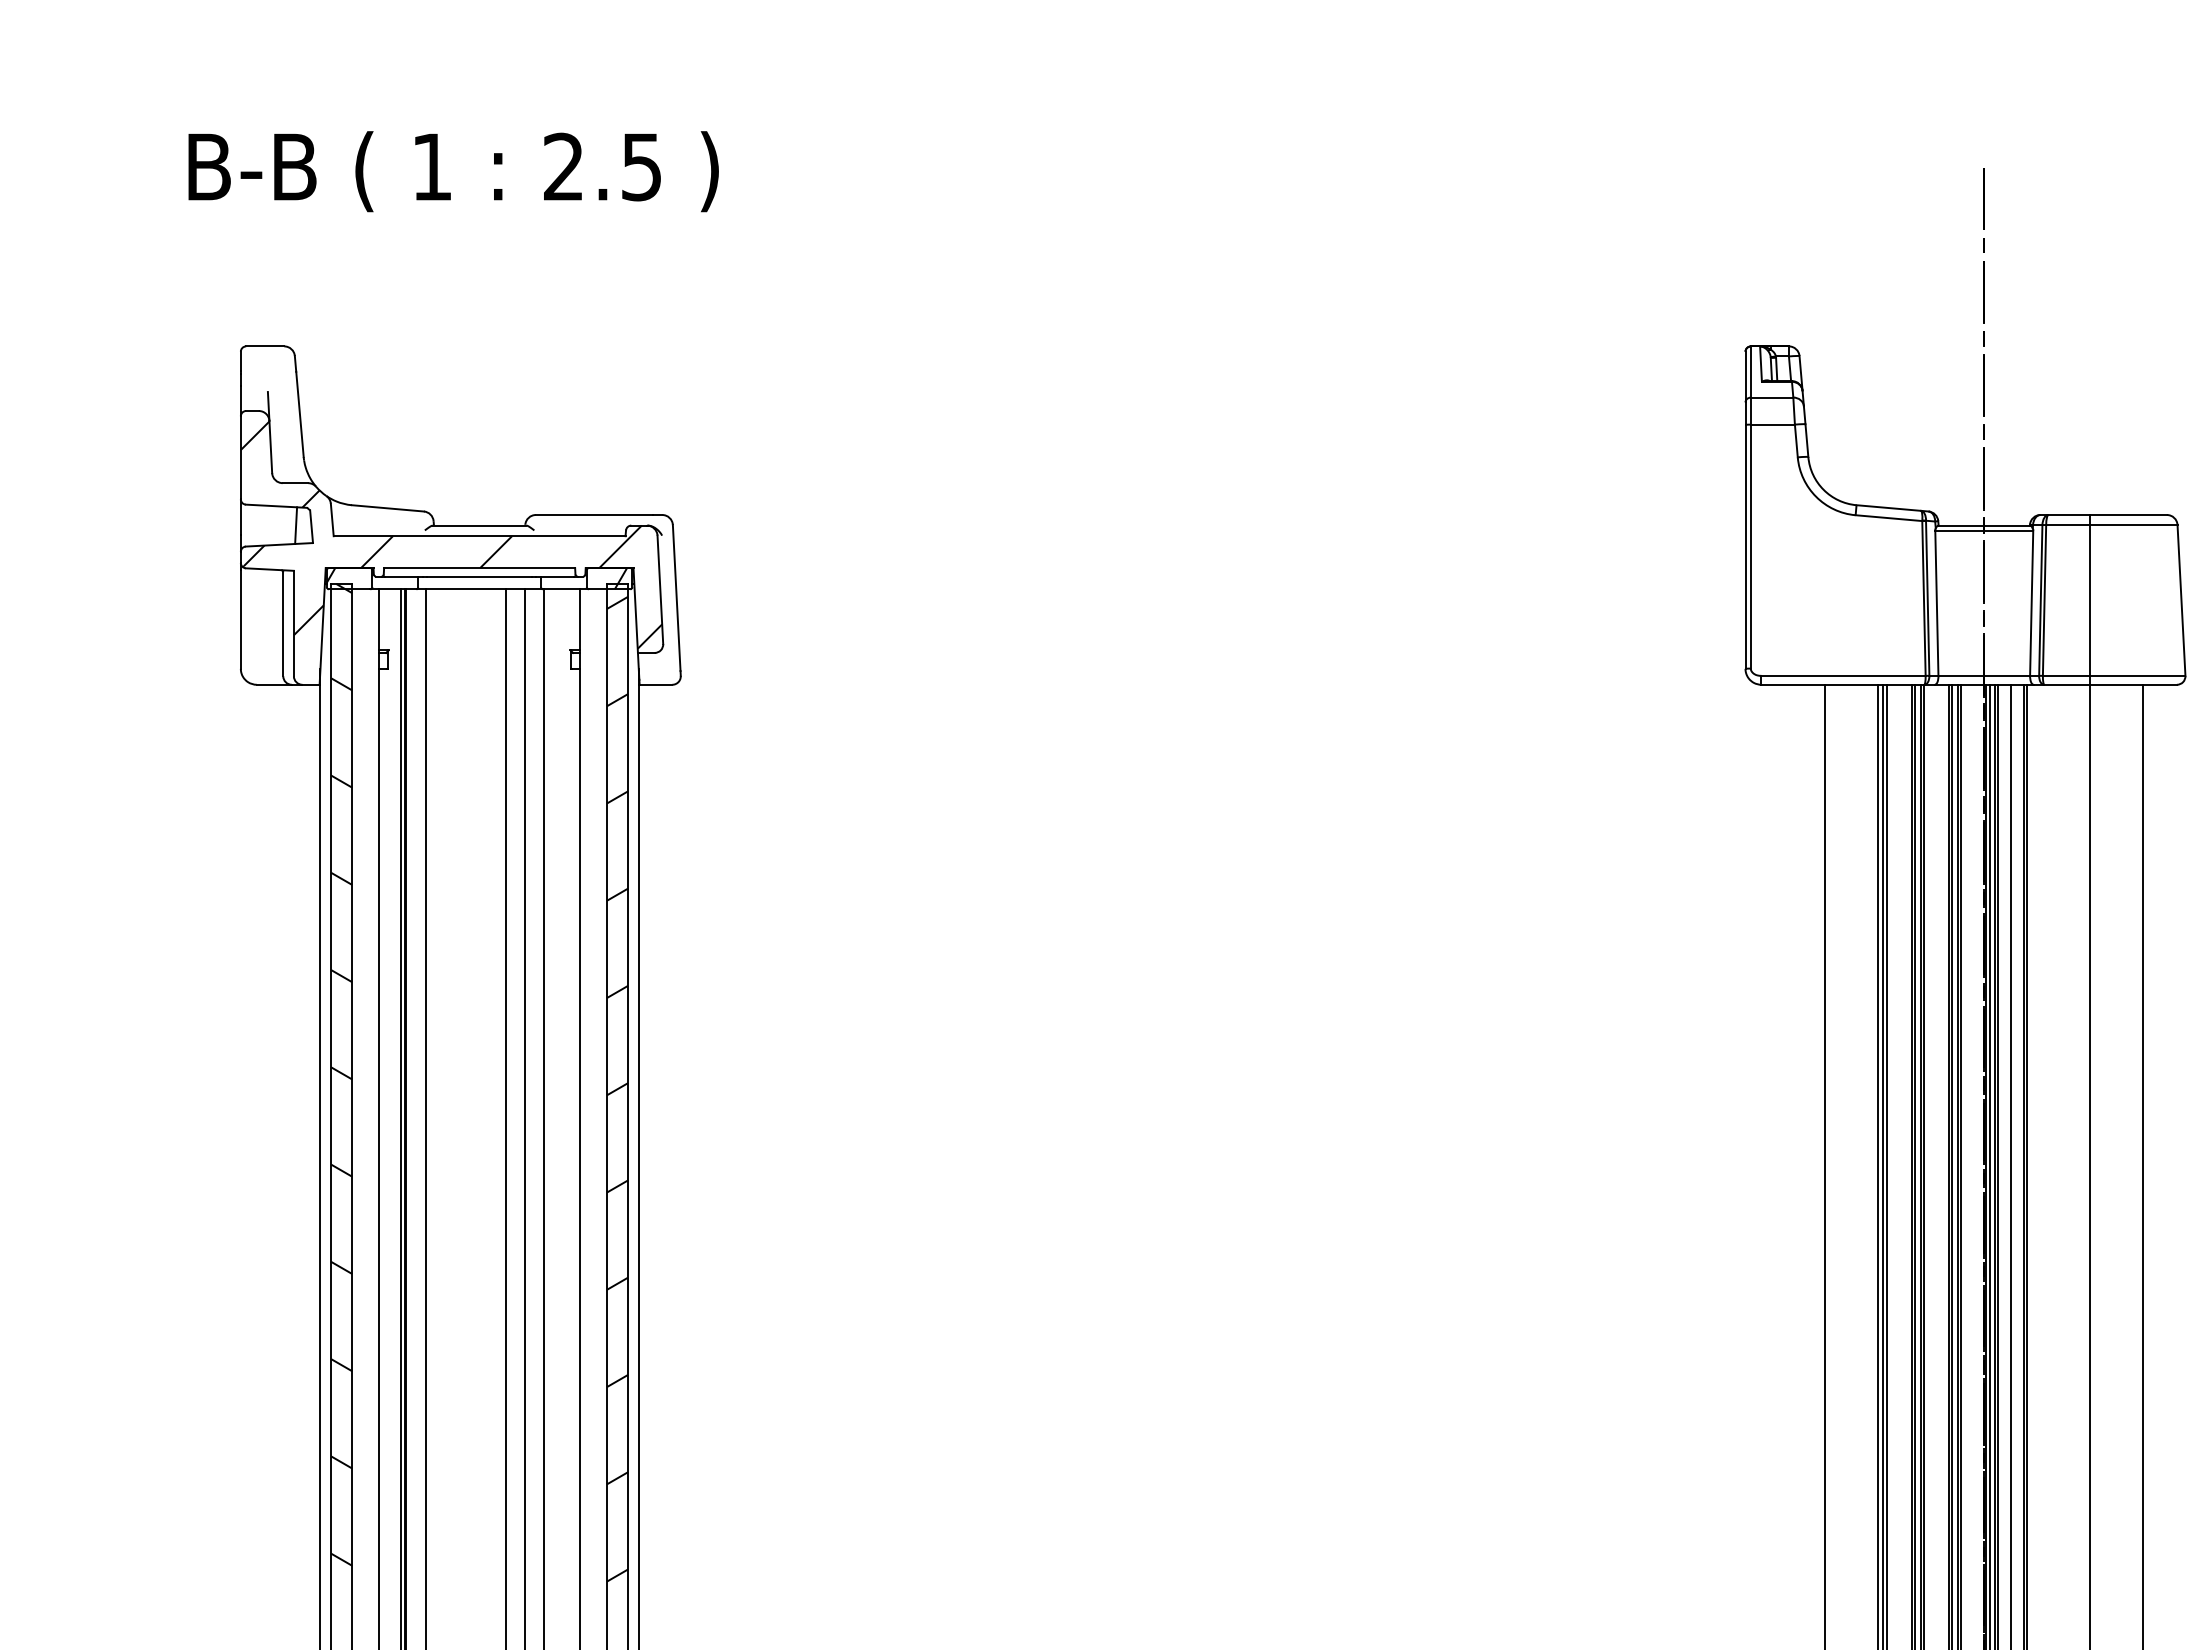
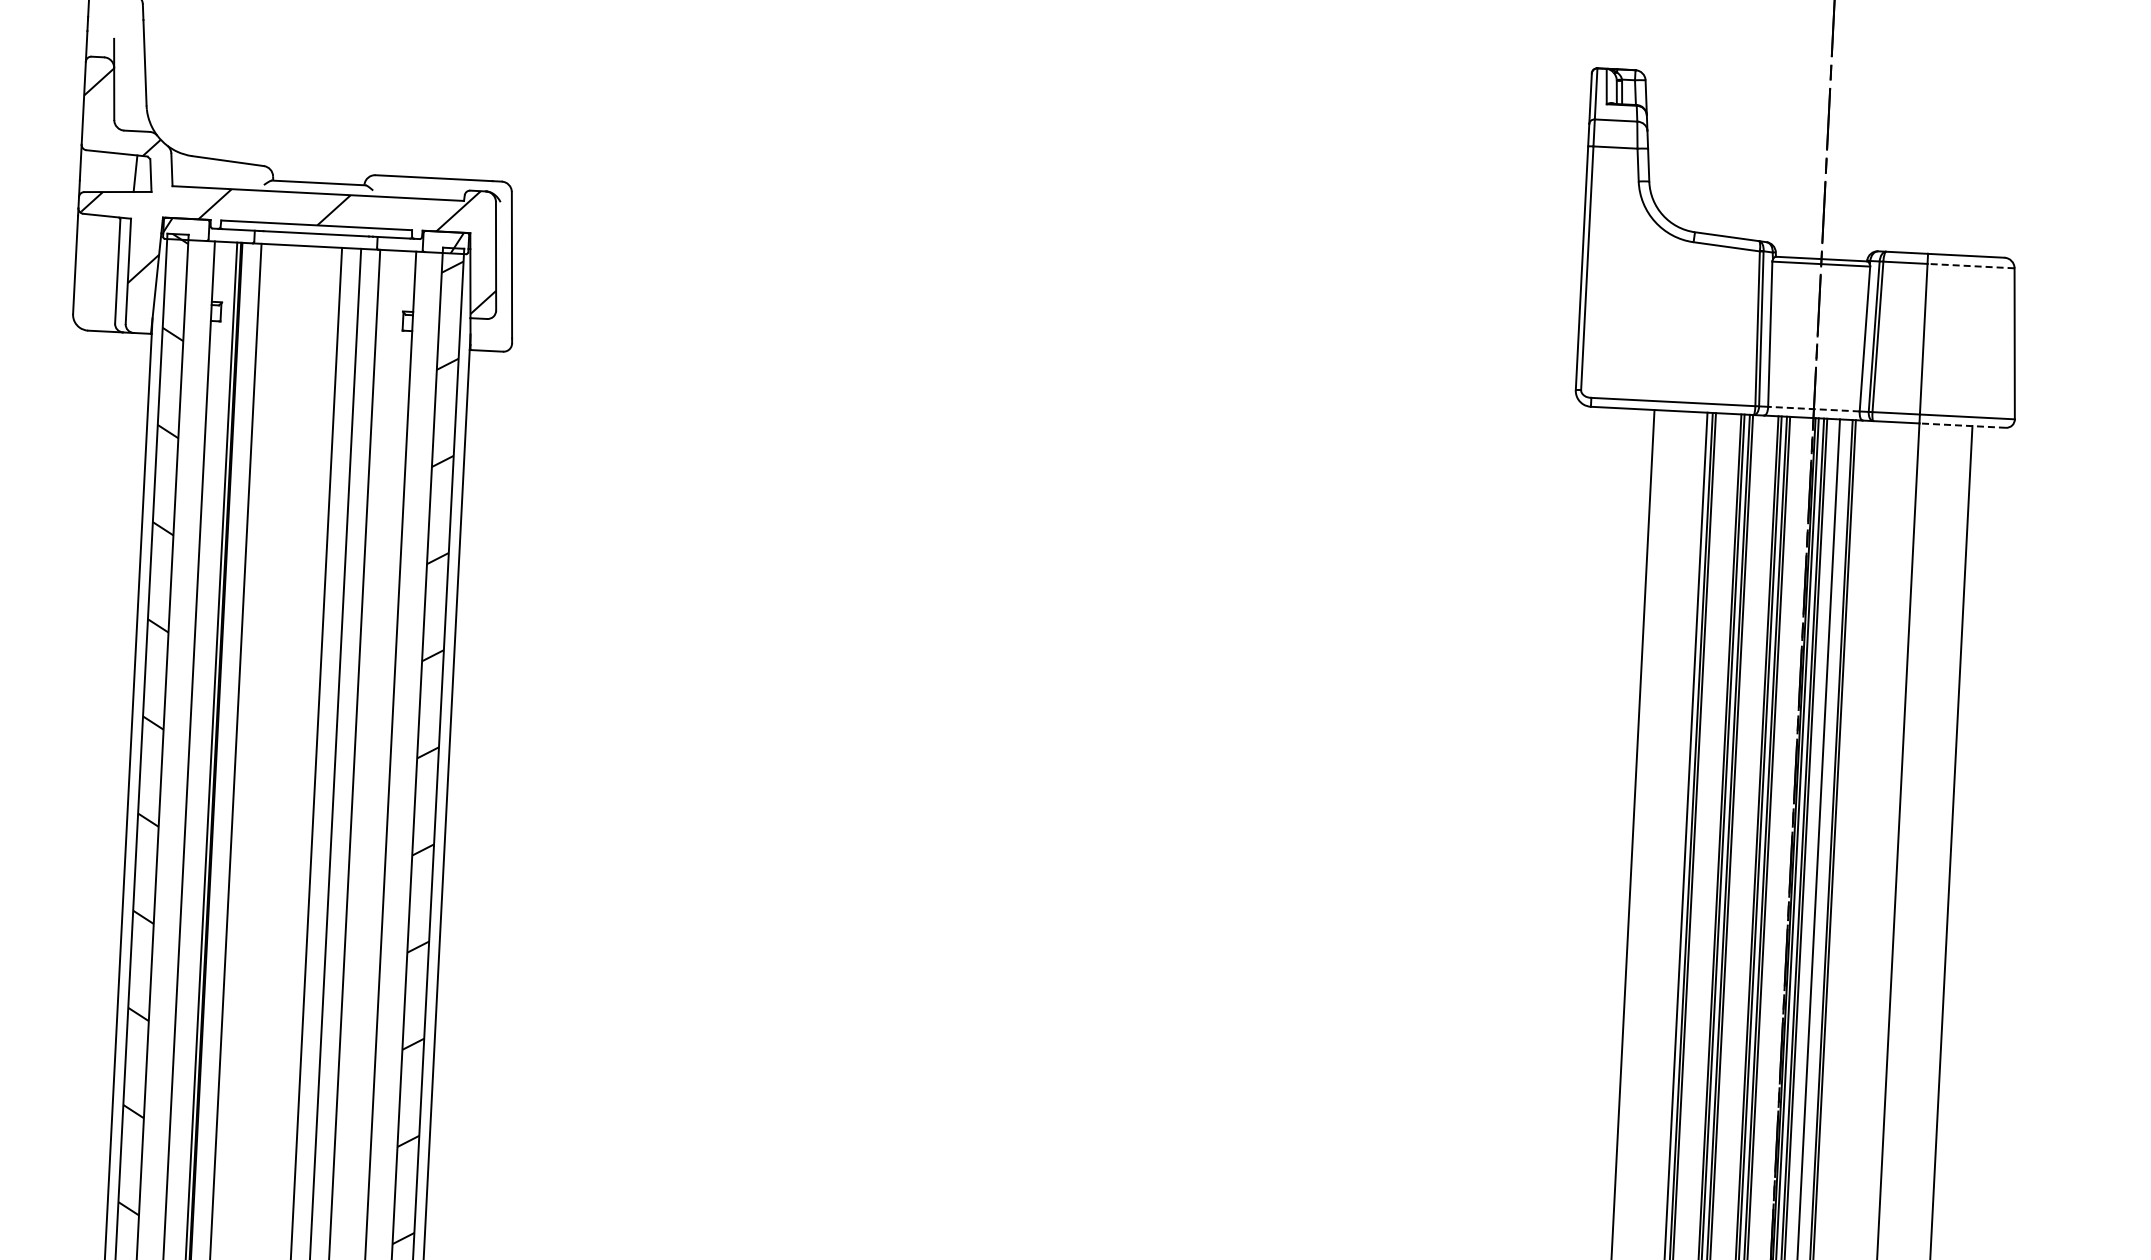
line: (2133, 525) -> (1970, 266), solid -> dashed
line: (1984, 675) -> (1814, 408), solid -> dashed
line: (2133, 684) -> (1962, 425), solid -> dashed

